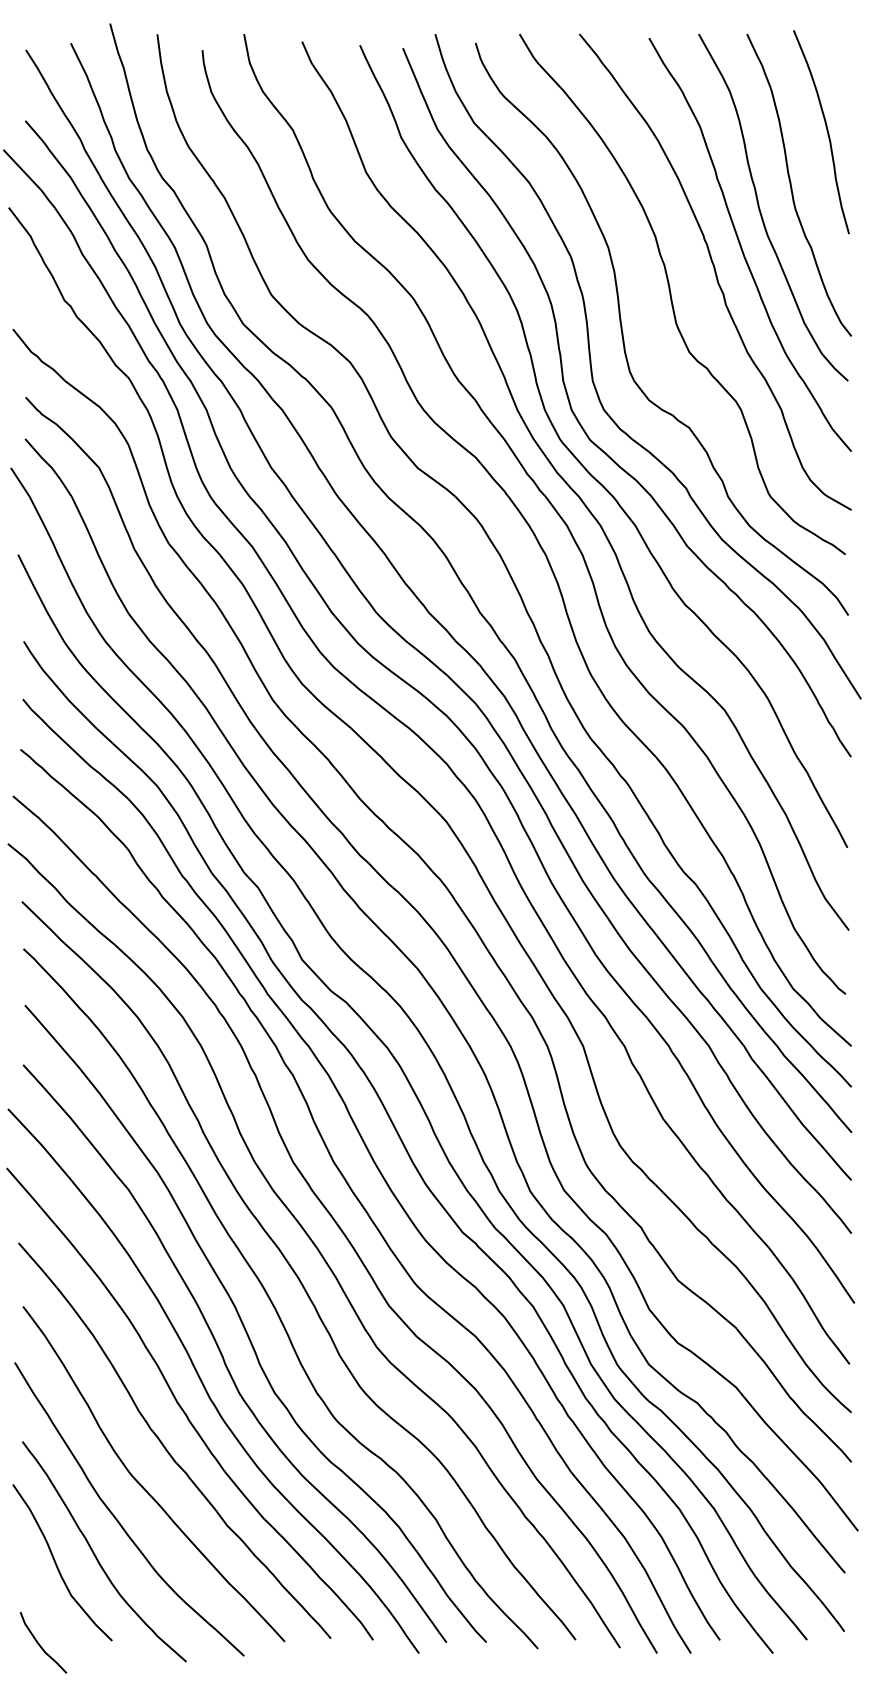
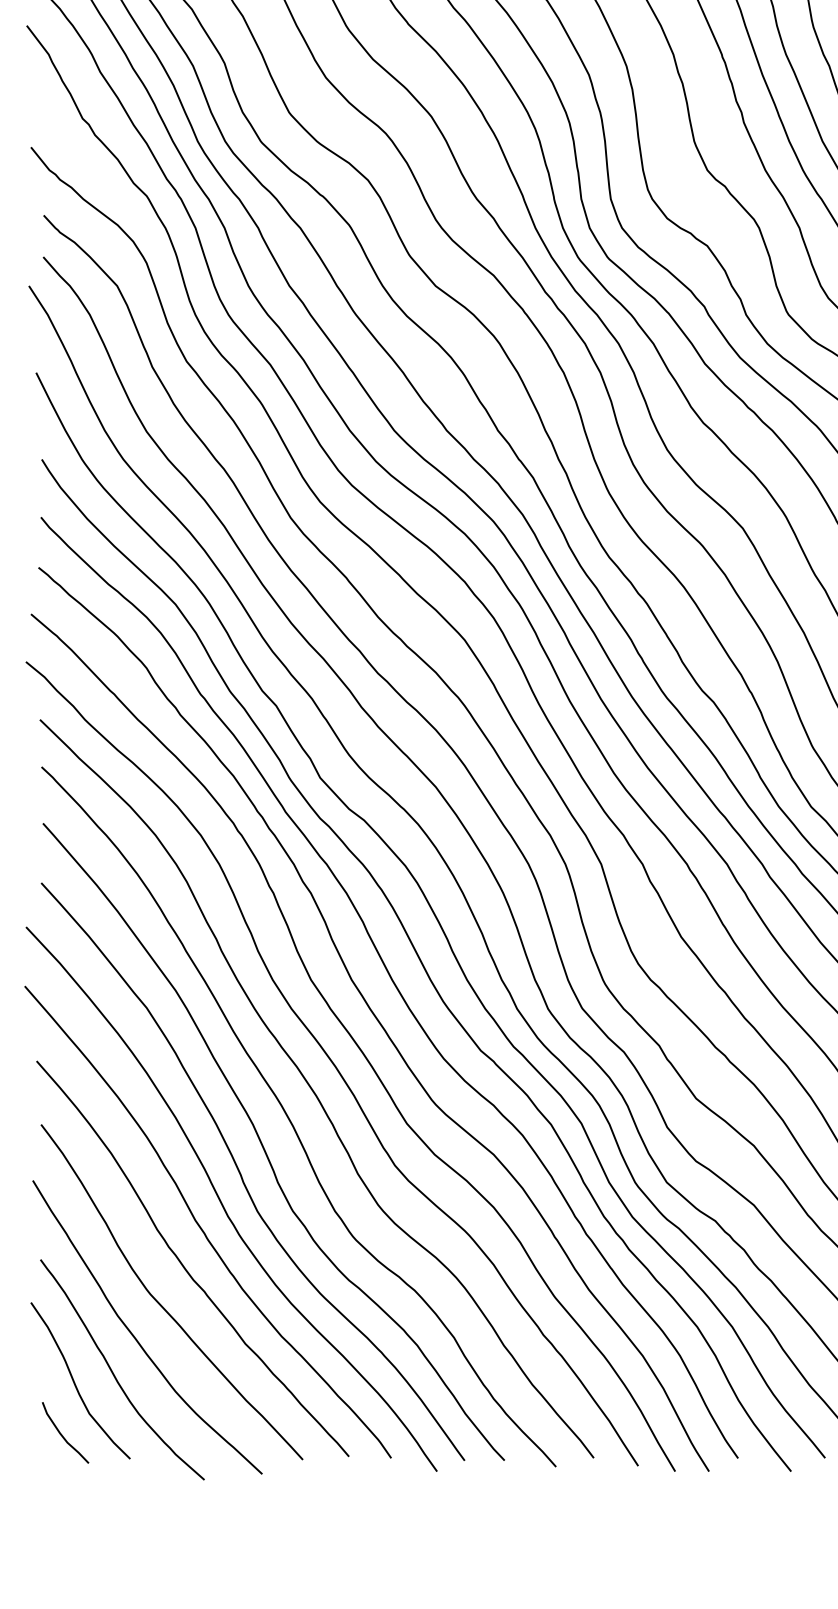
curve: (40, 1644) -> (62, 1434), moved

